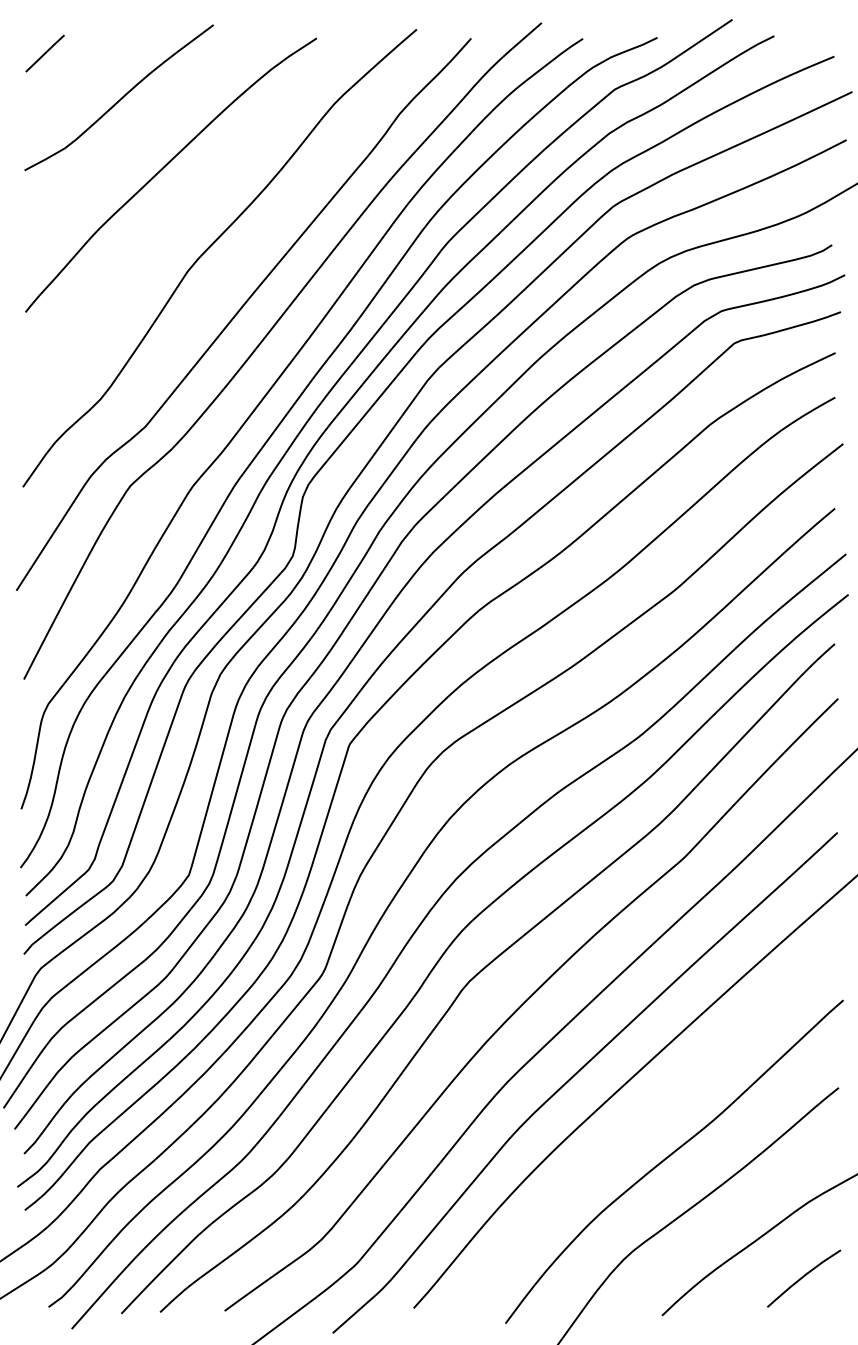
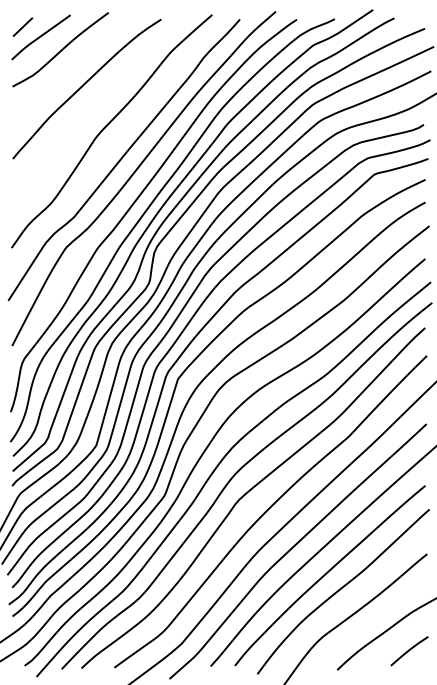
curve: (79, 73) -> (40, 37), added
curve: (642, 1125) -> (327, 573), added

